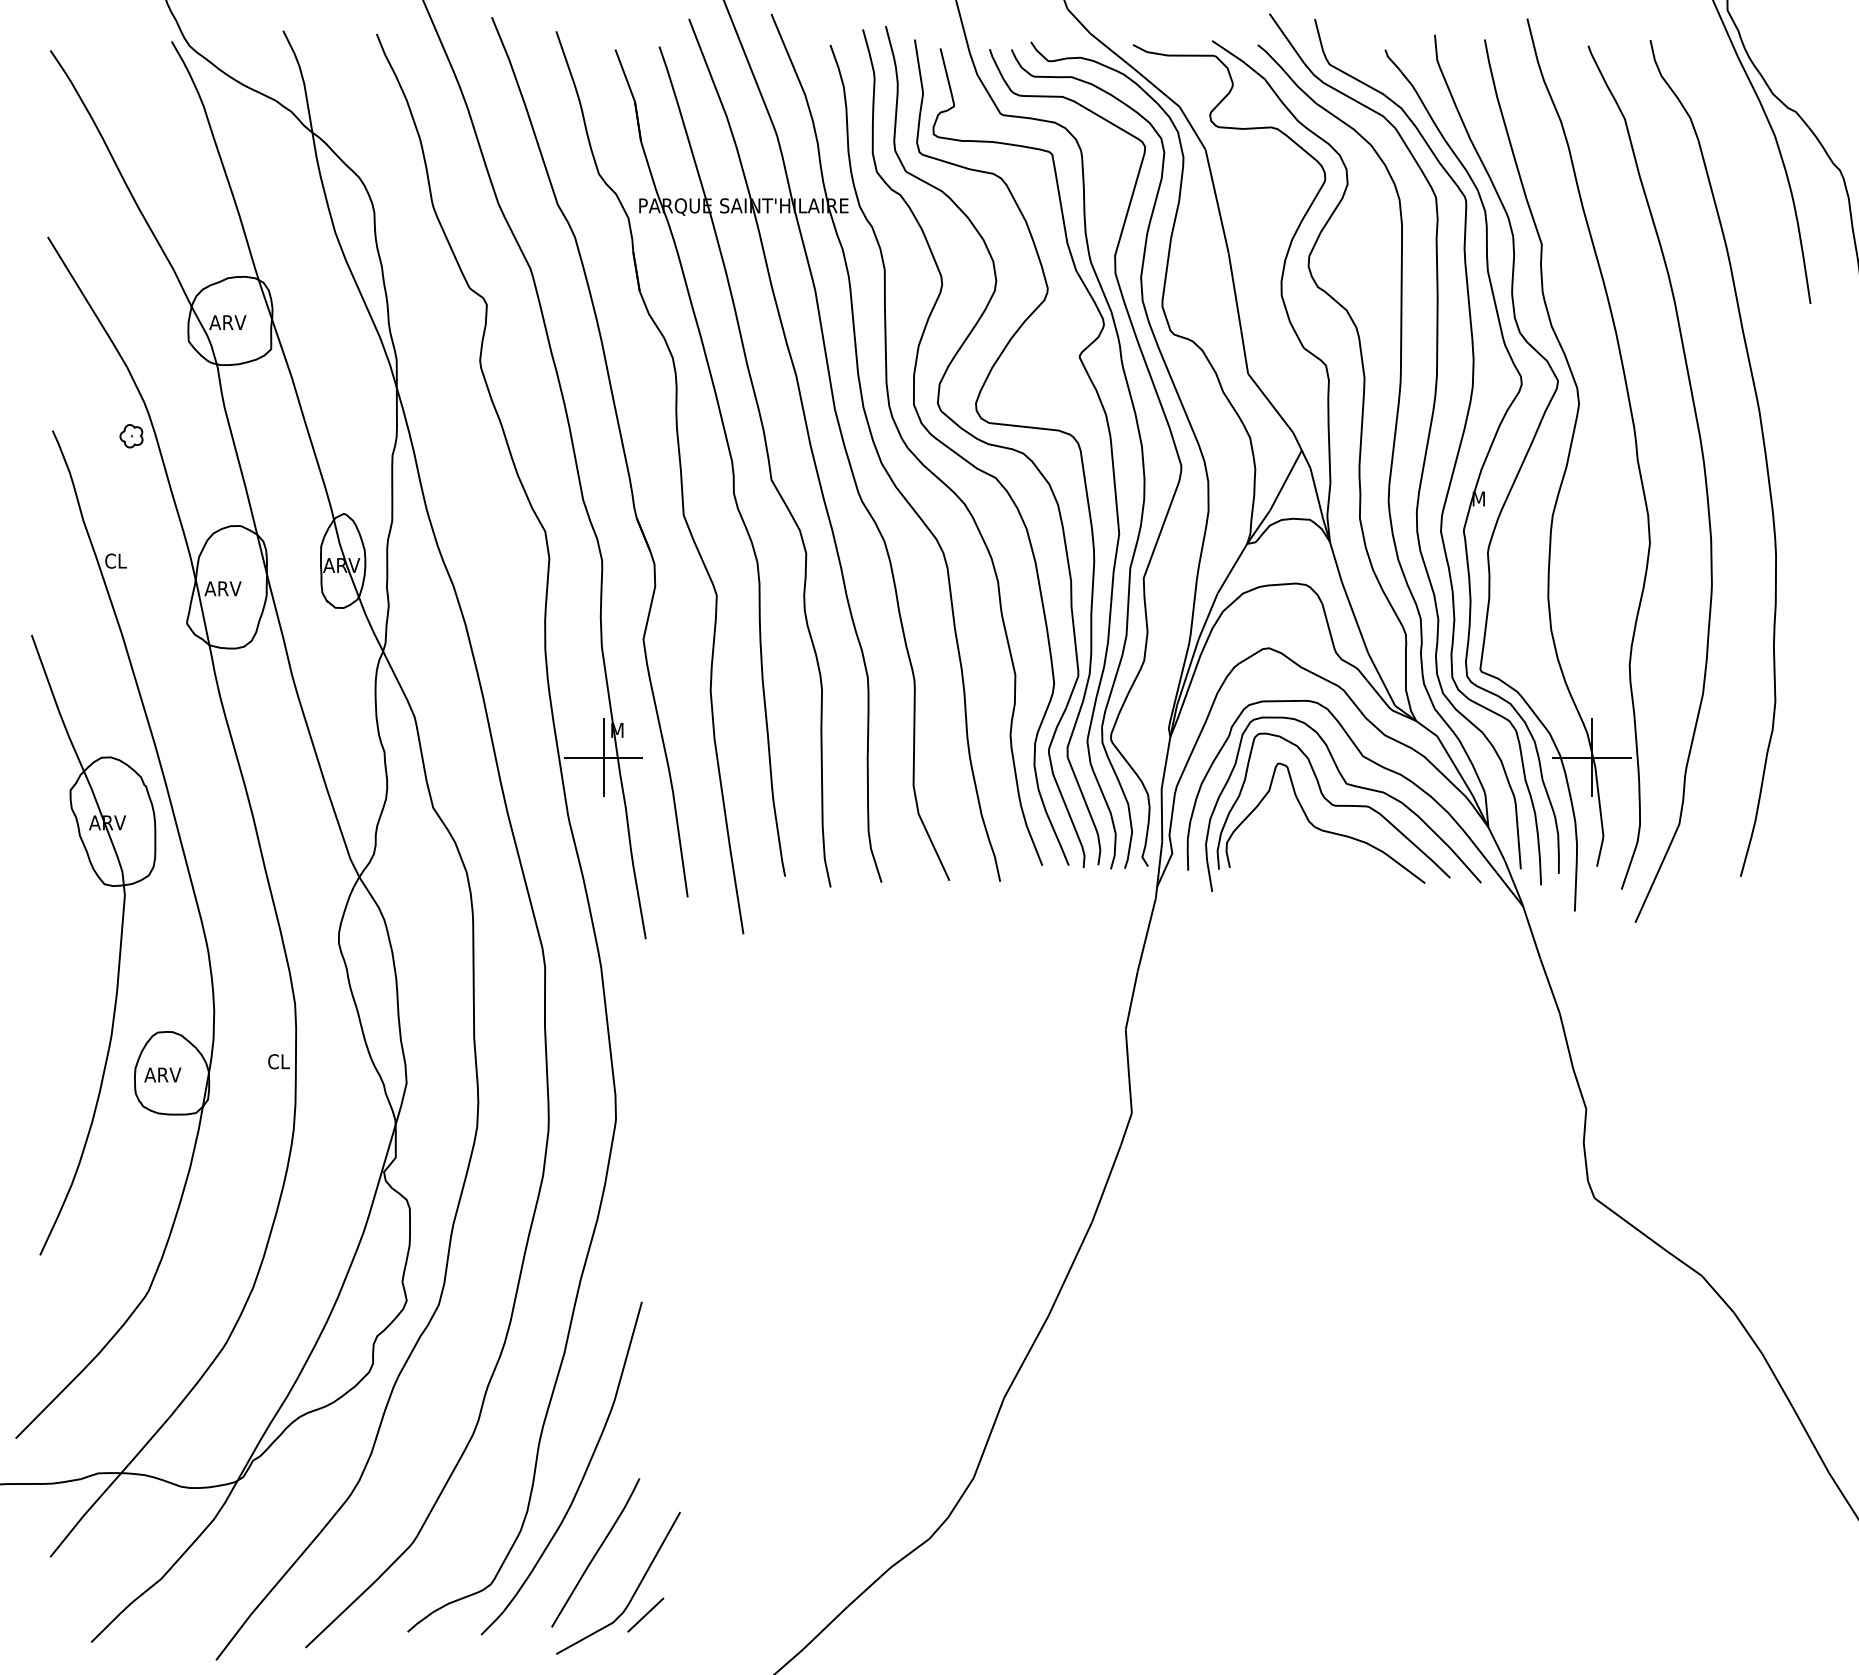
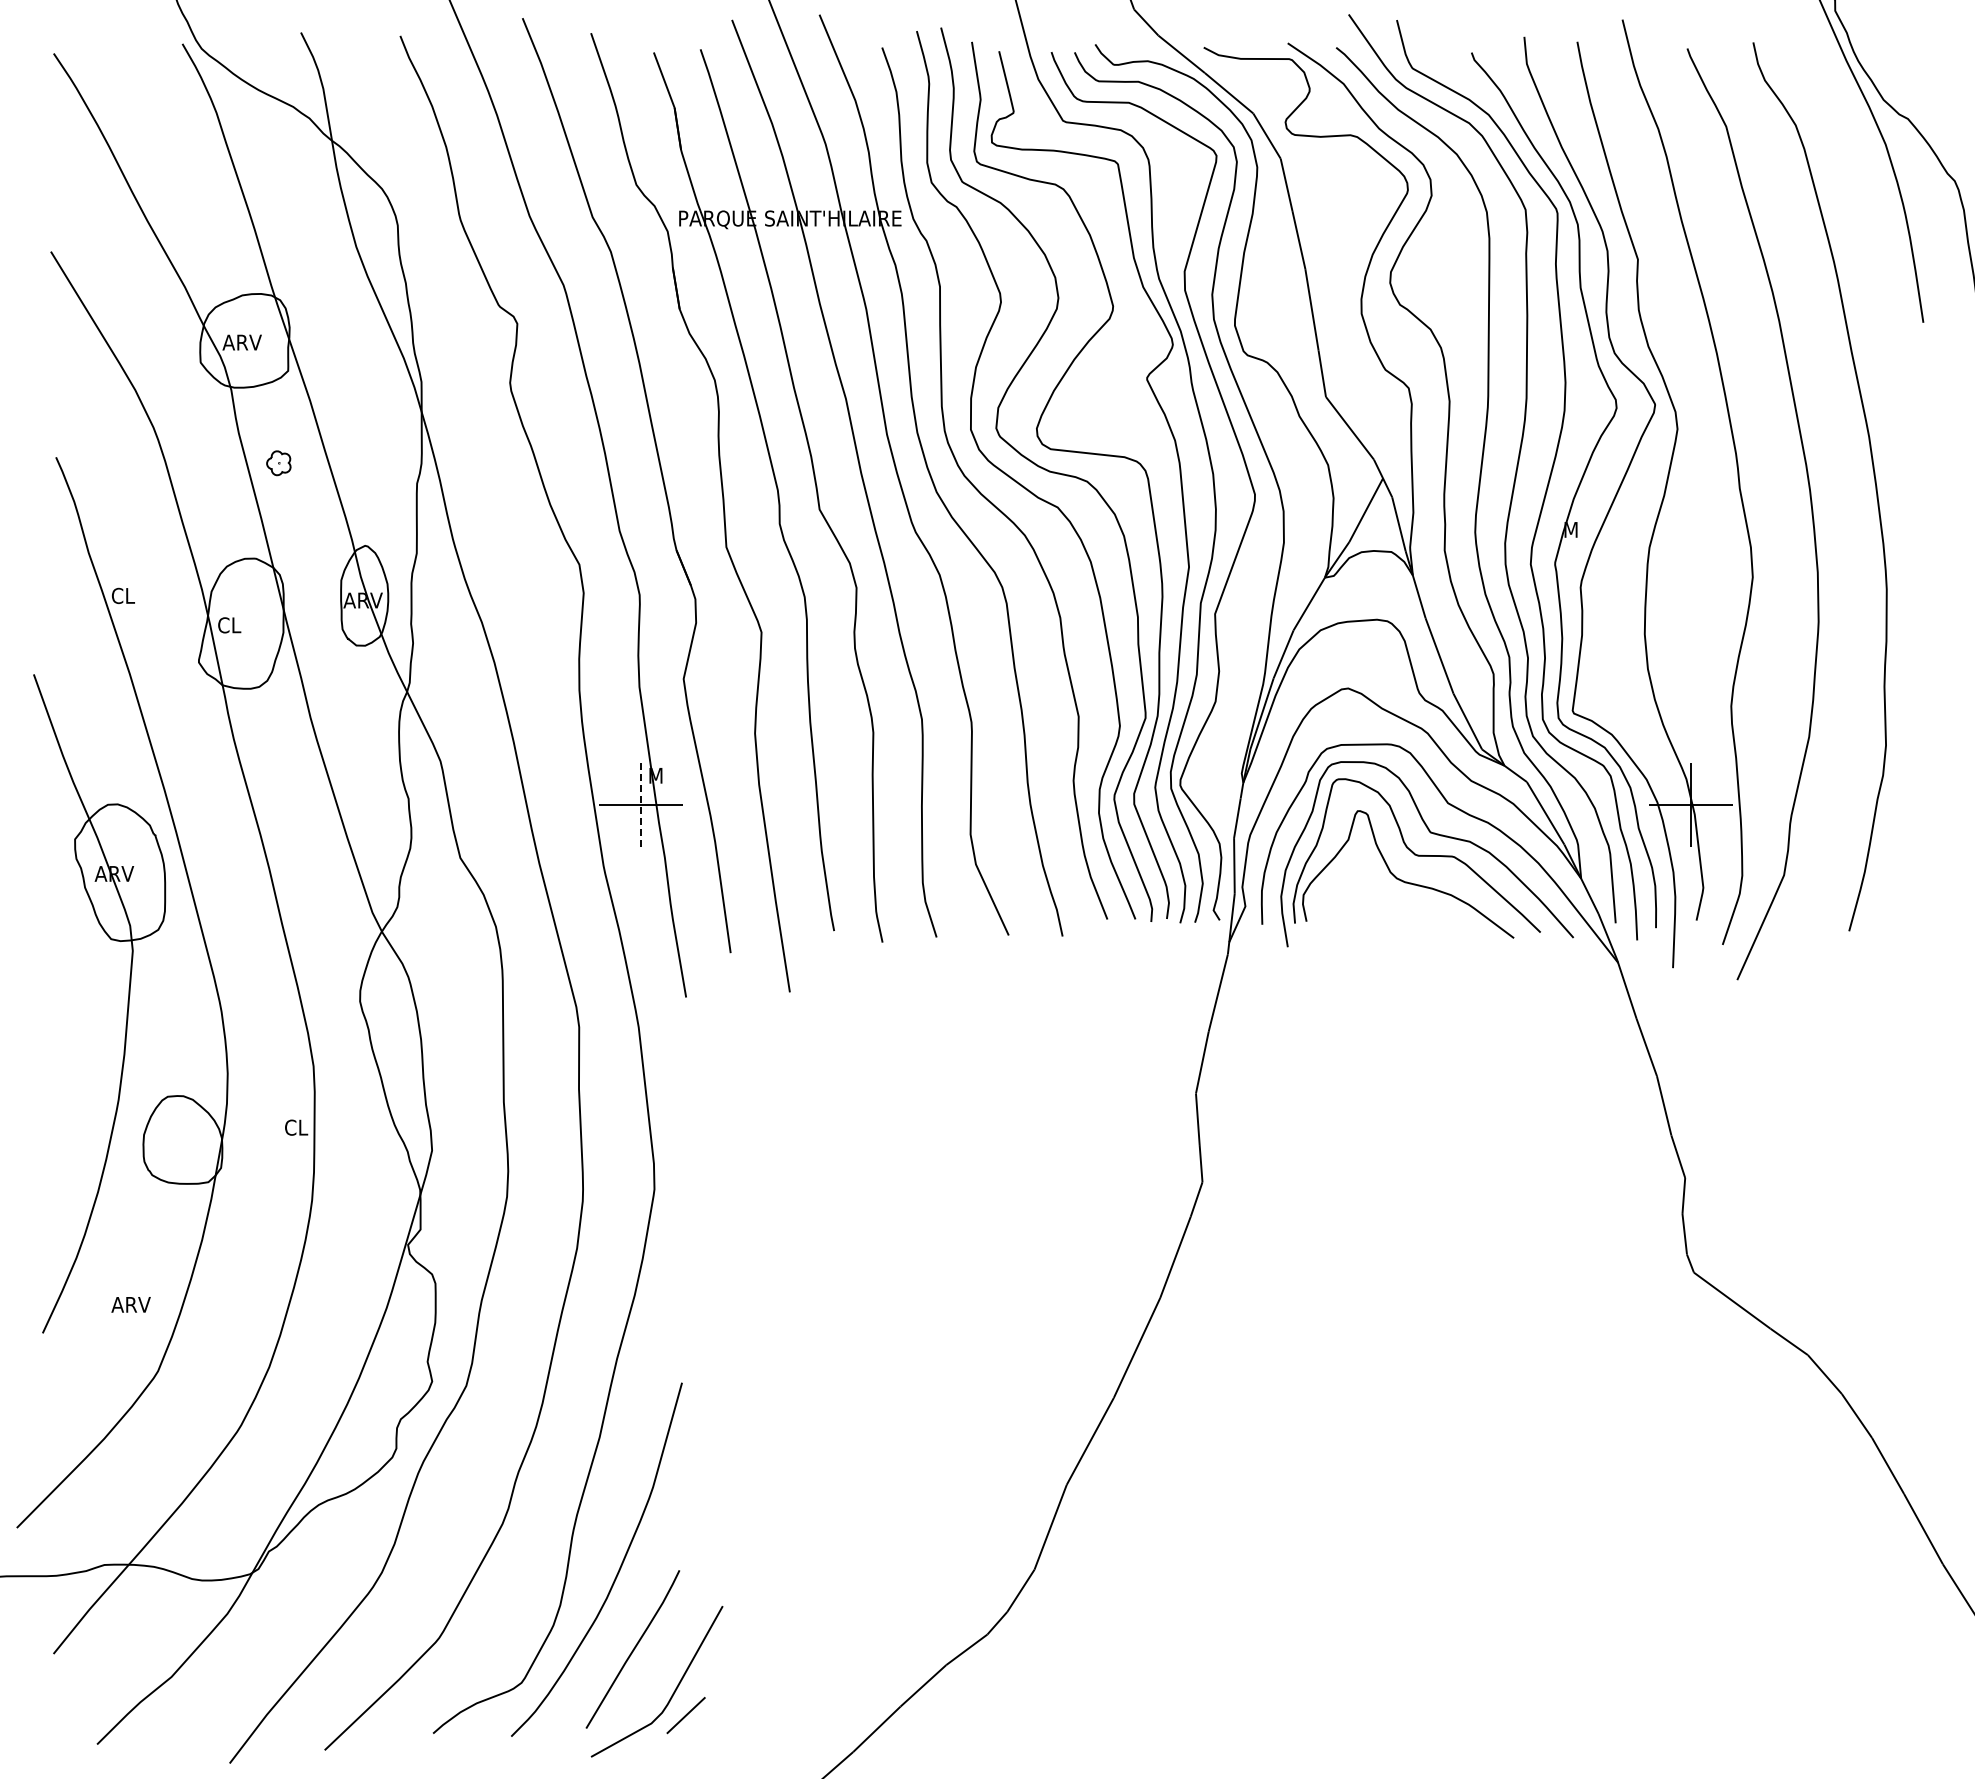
part: (131, 436) -> (278, 463), moved
text: (222, 588) -> (236, 625), ARV -> CL
line: (603, 757) -> (641, 804), solid -> dashed
text: (162, 1074) -> (130, 1304), moved

